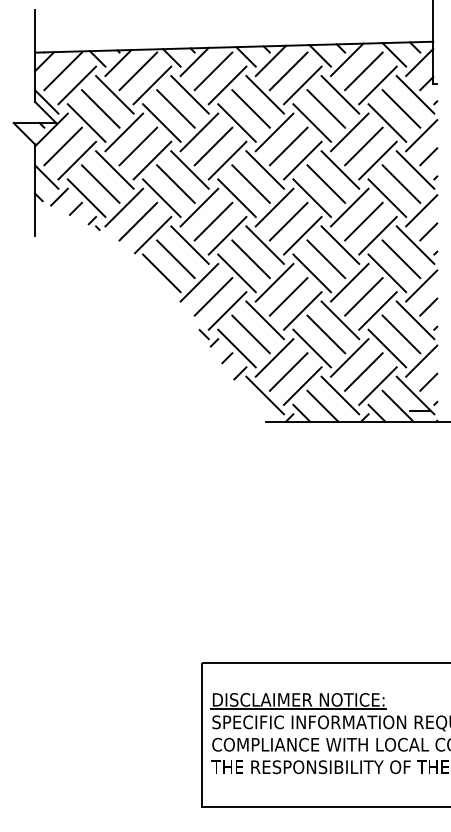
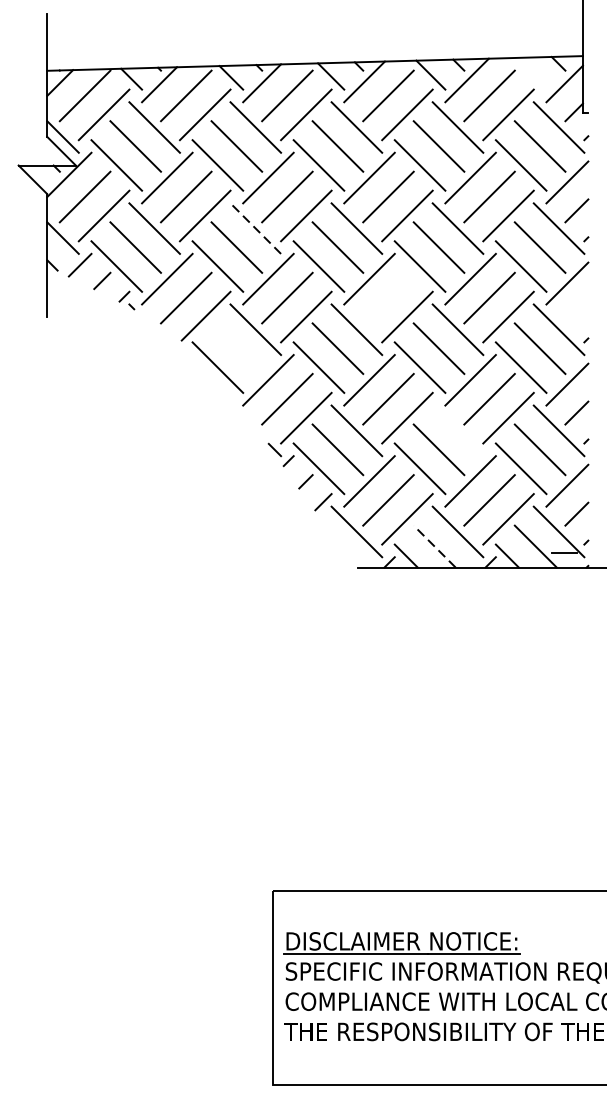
line: (394, 54) -> (530, 73), removed
line: (190, 170) -> (256, 229), solid -> dashed
line: (288, 221) -> (388, 297), removed
line: (428, 231) -> (576, 311), removed
line: (175, 259) -> (236, 349), removed
line: (340, 320) -> (458, 431), removed
line: (322, 406) -> (433, 546), solid -> dashed

